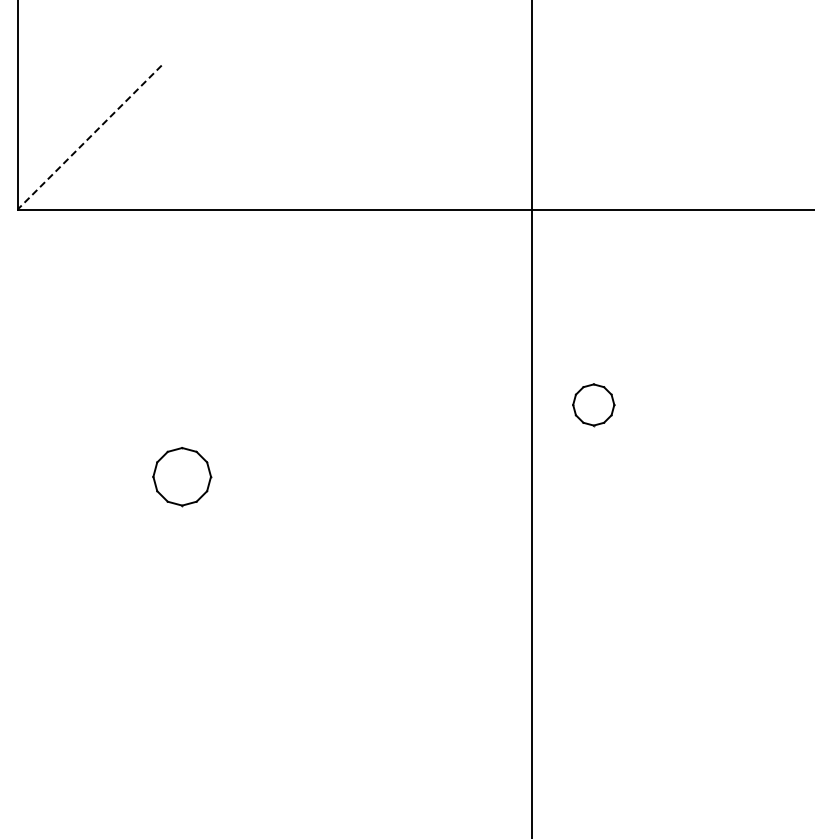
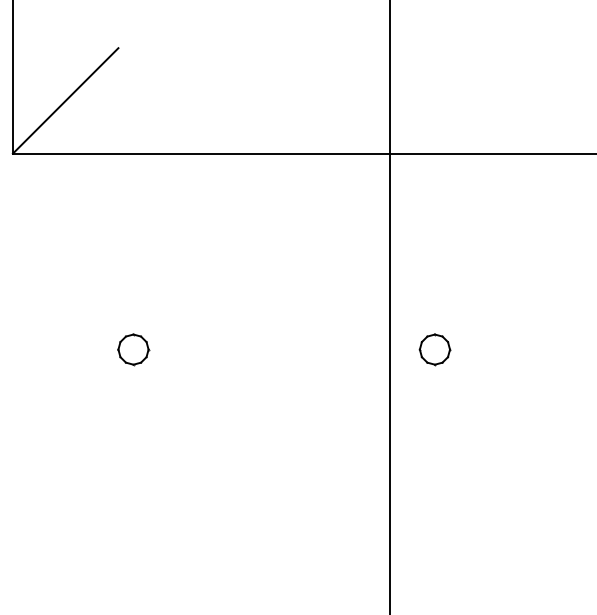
line: (89, 137) -> (65, 100), dashed -> solid
part: (593, 405) -> (434, 349), moved
part: (182, 477) -> (133, 349), size x0.71

